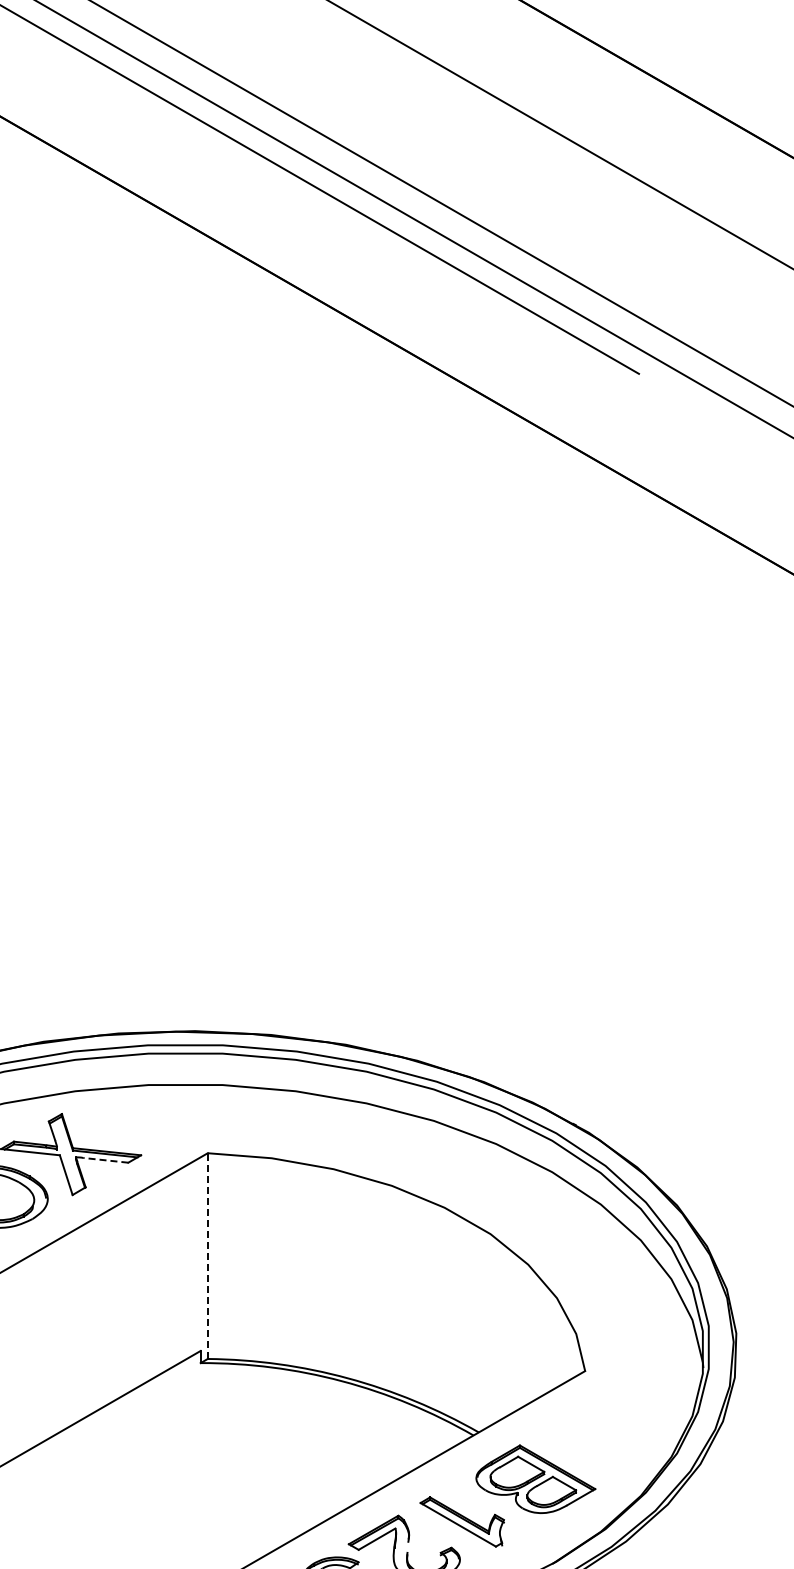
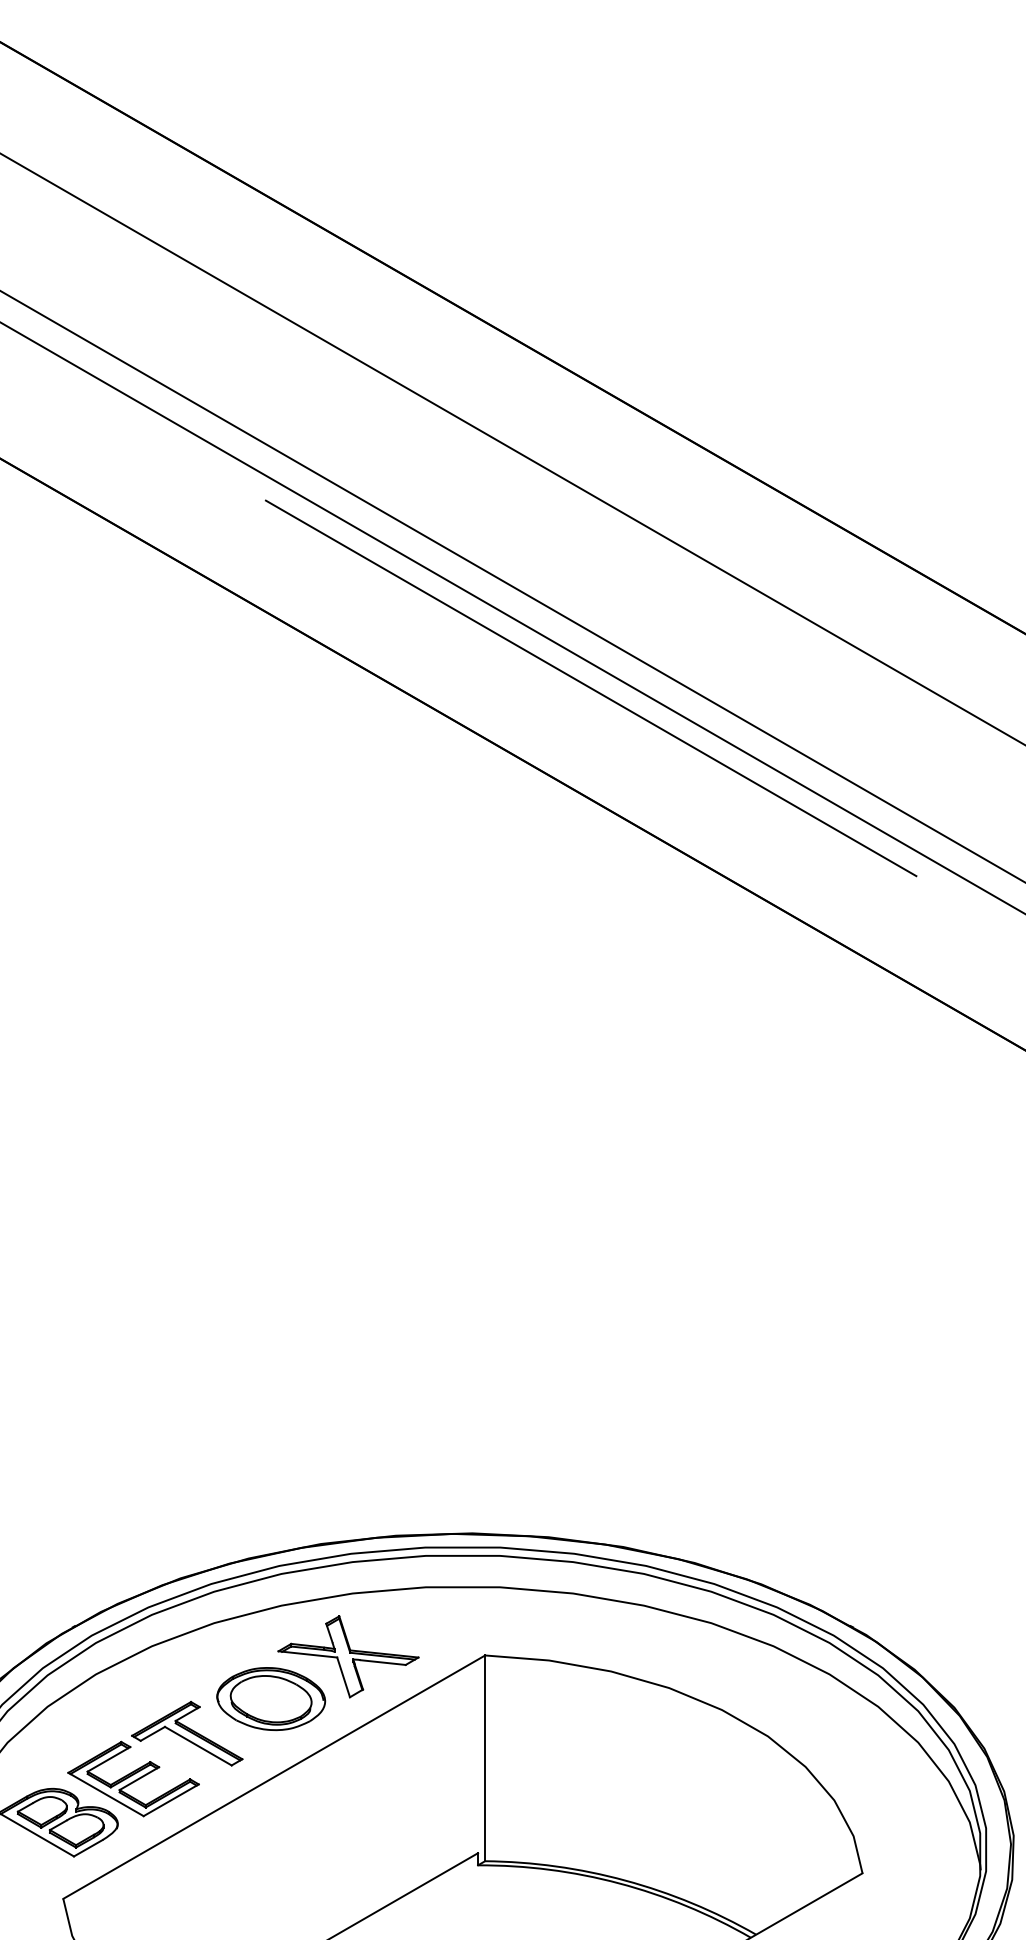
line: (106, 1160) -> (383, 1662), dashed -> solid
line: (208, 1256) -> (485, 1758), dashed -> solid

